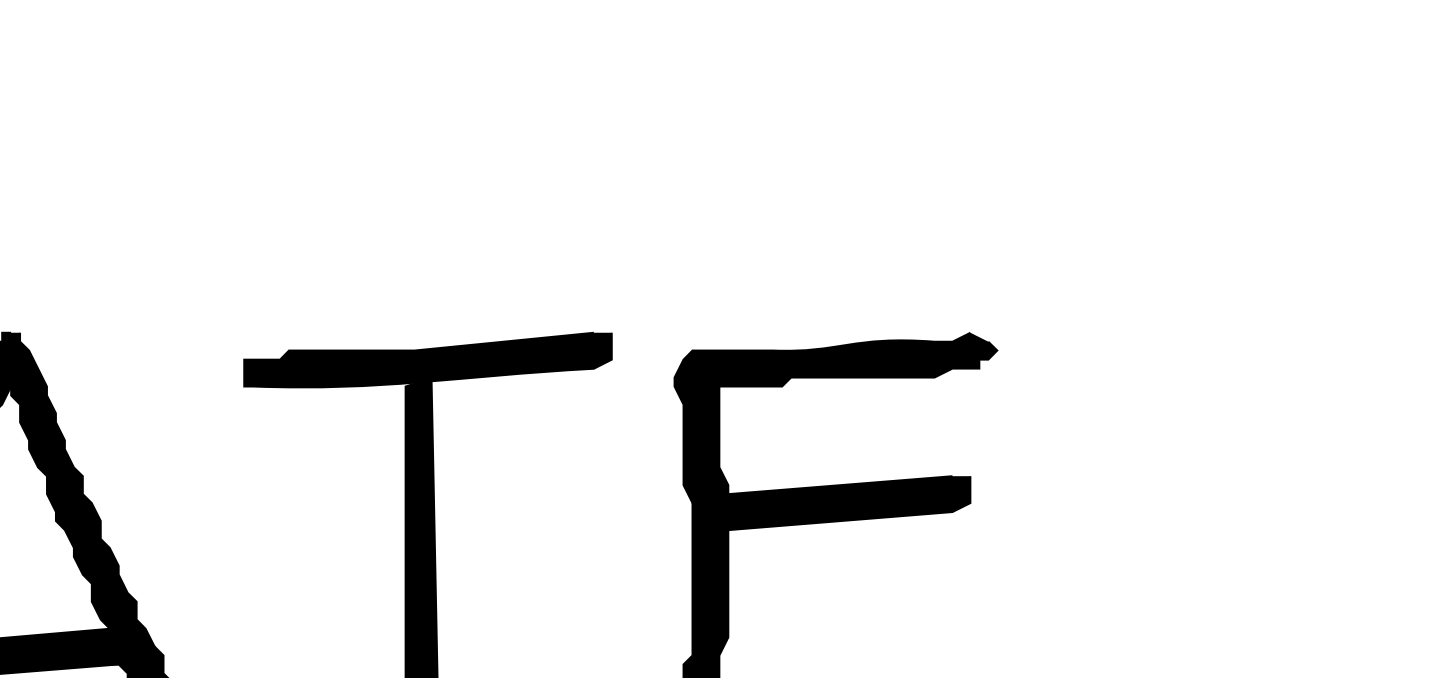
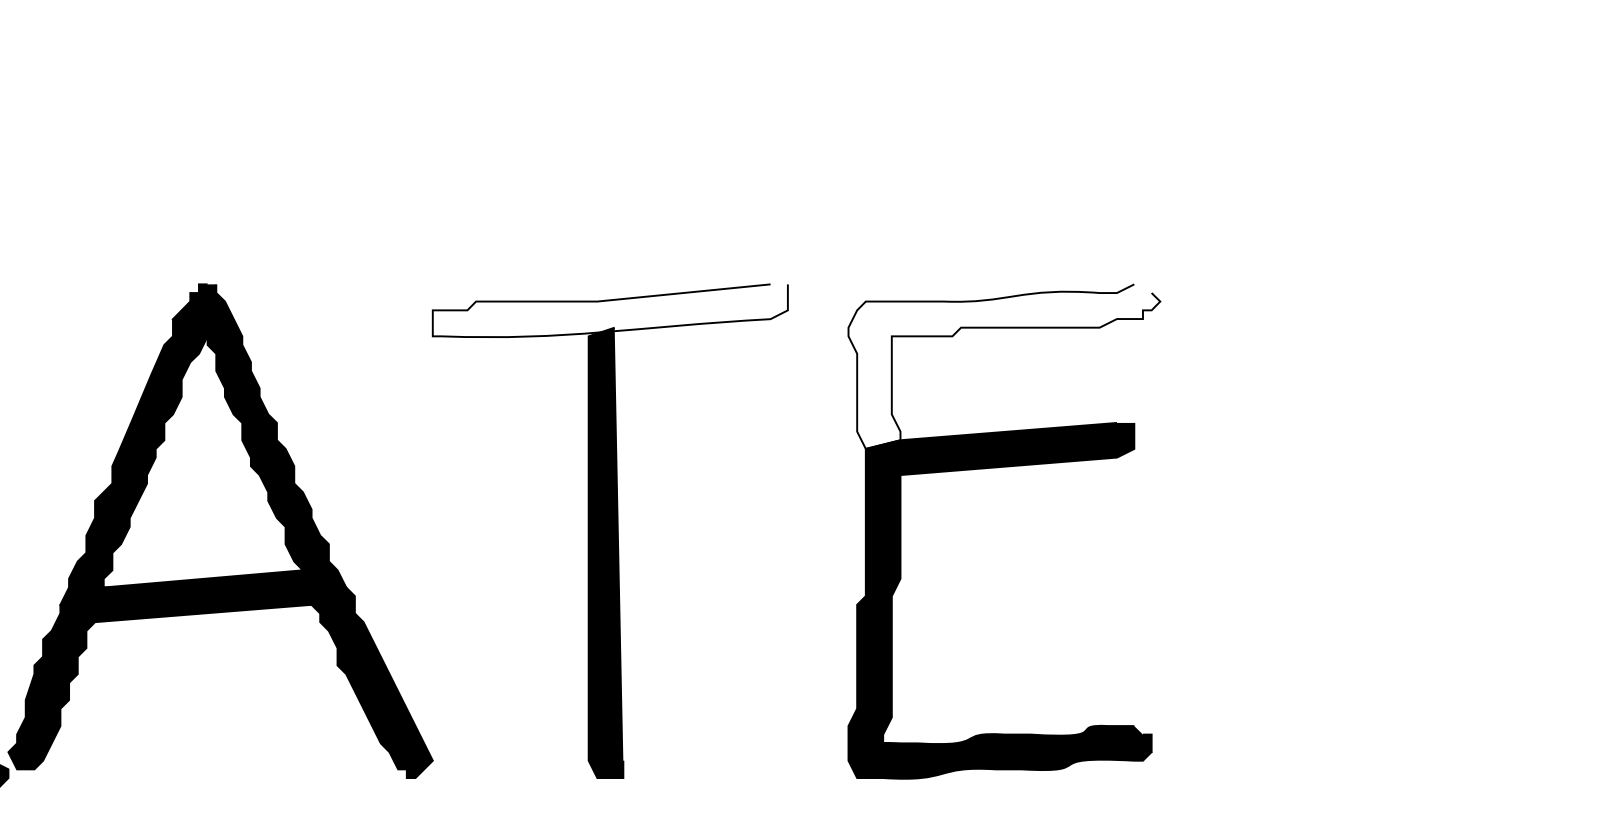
fill: (427, 359) -> (609, 310), removed
fill: (836, 417) -> (1004, 366), removed

